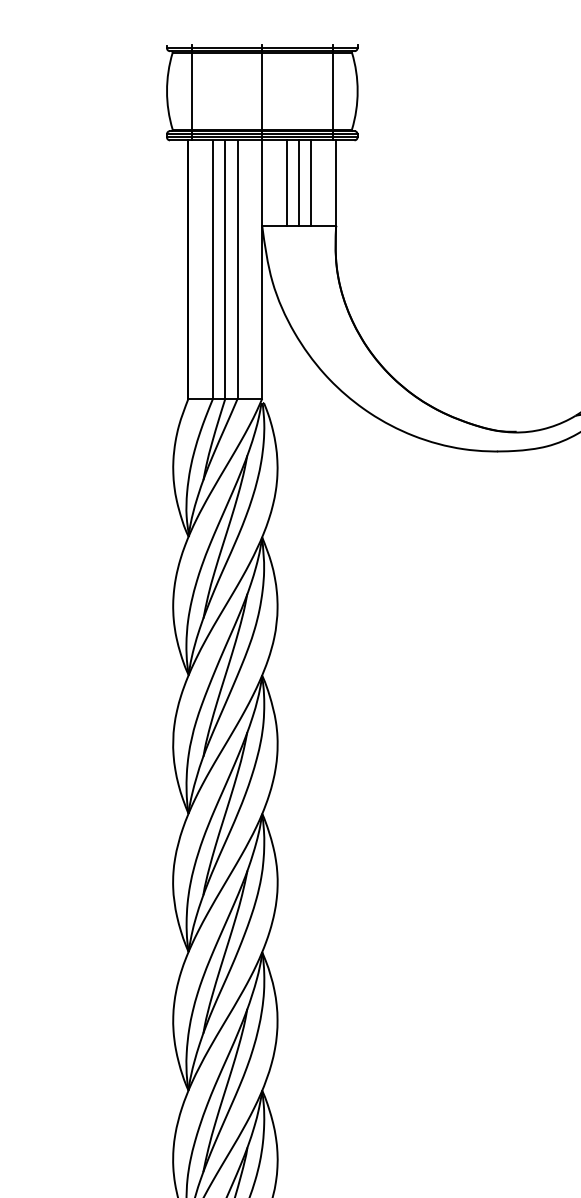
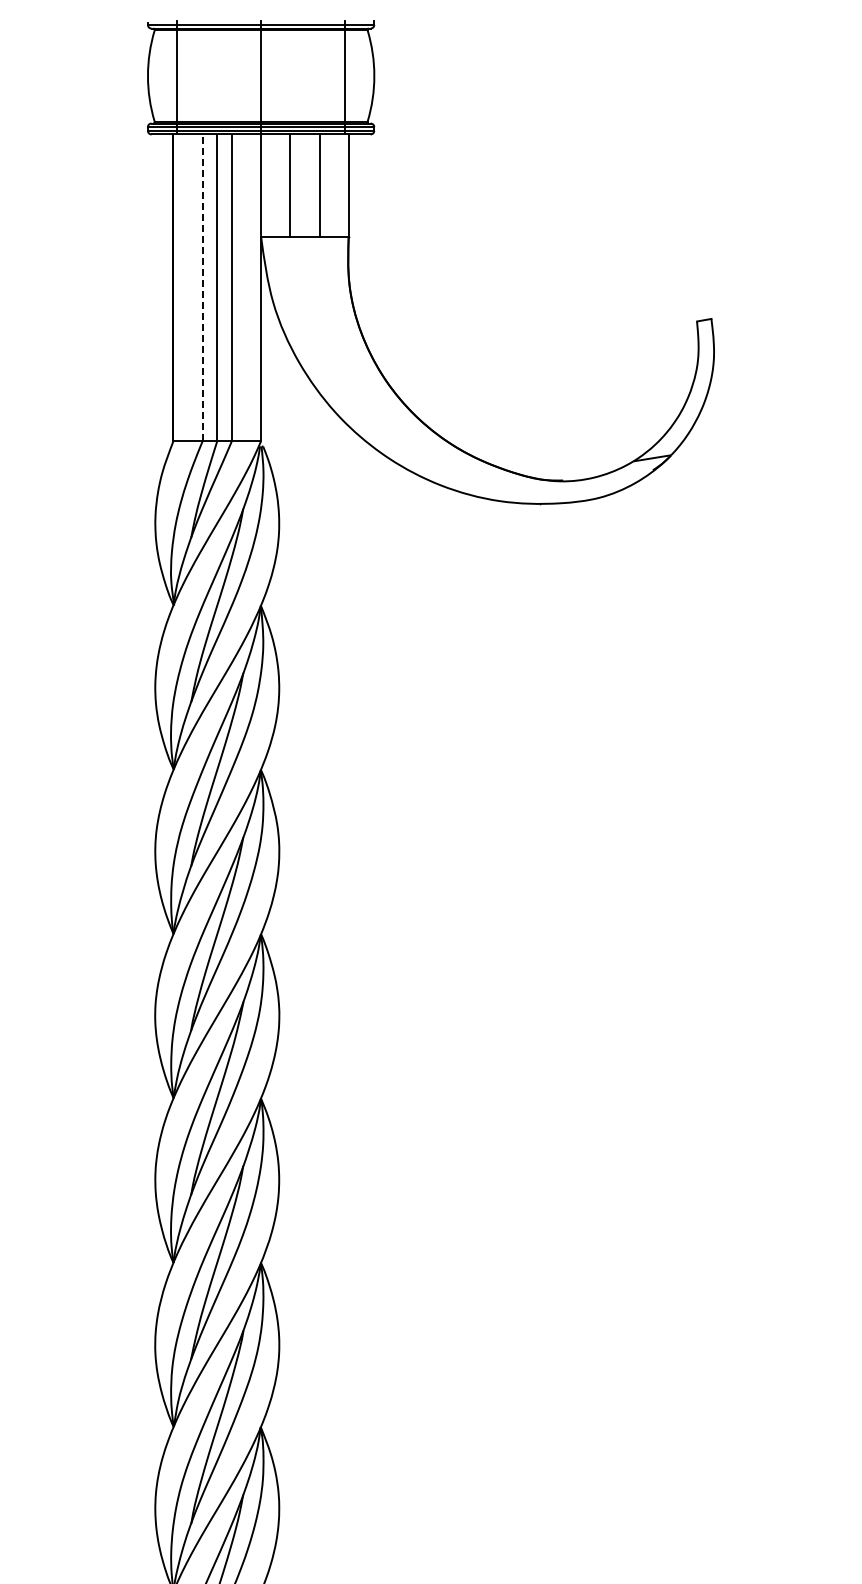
line: (298, 183) -> (304, 185), removed
line: (212, 268) -> (202, 286), solid -> dashed

